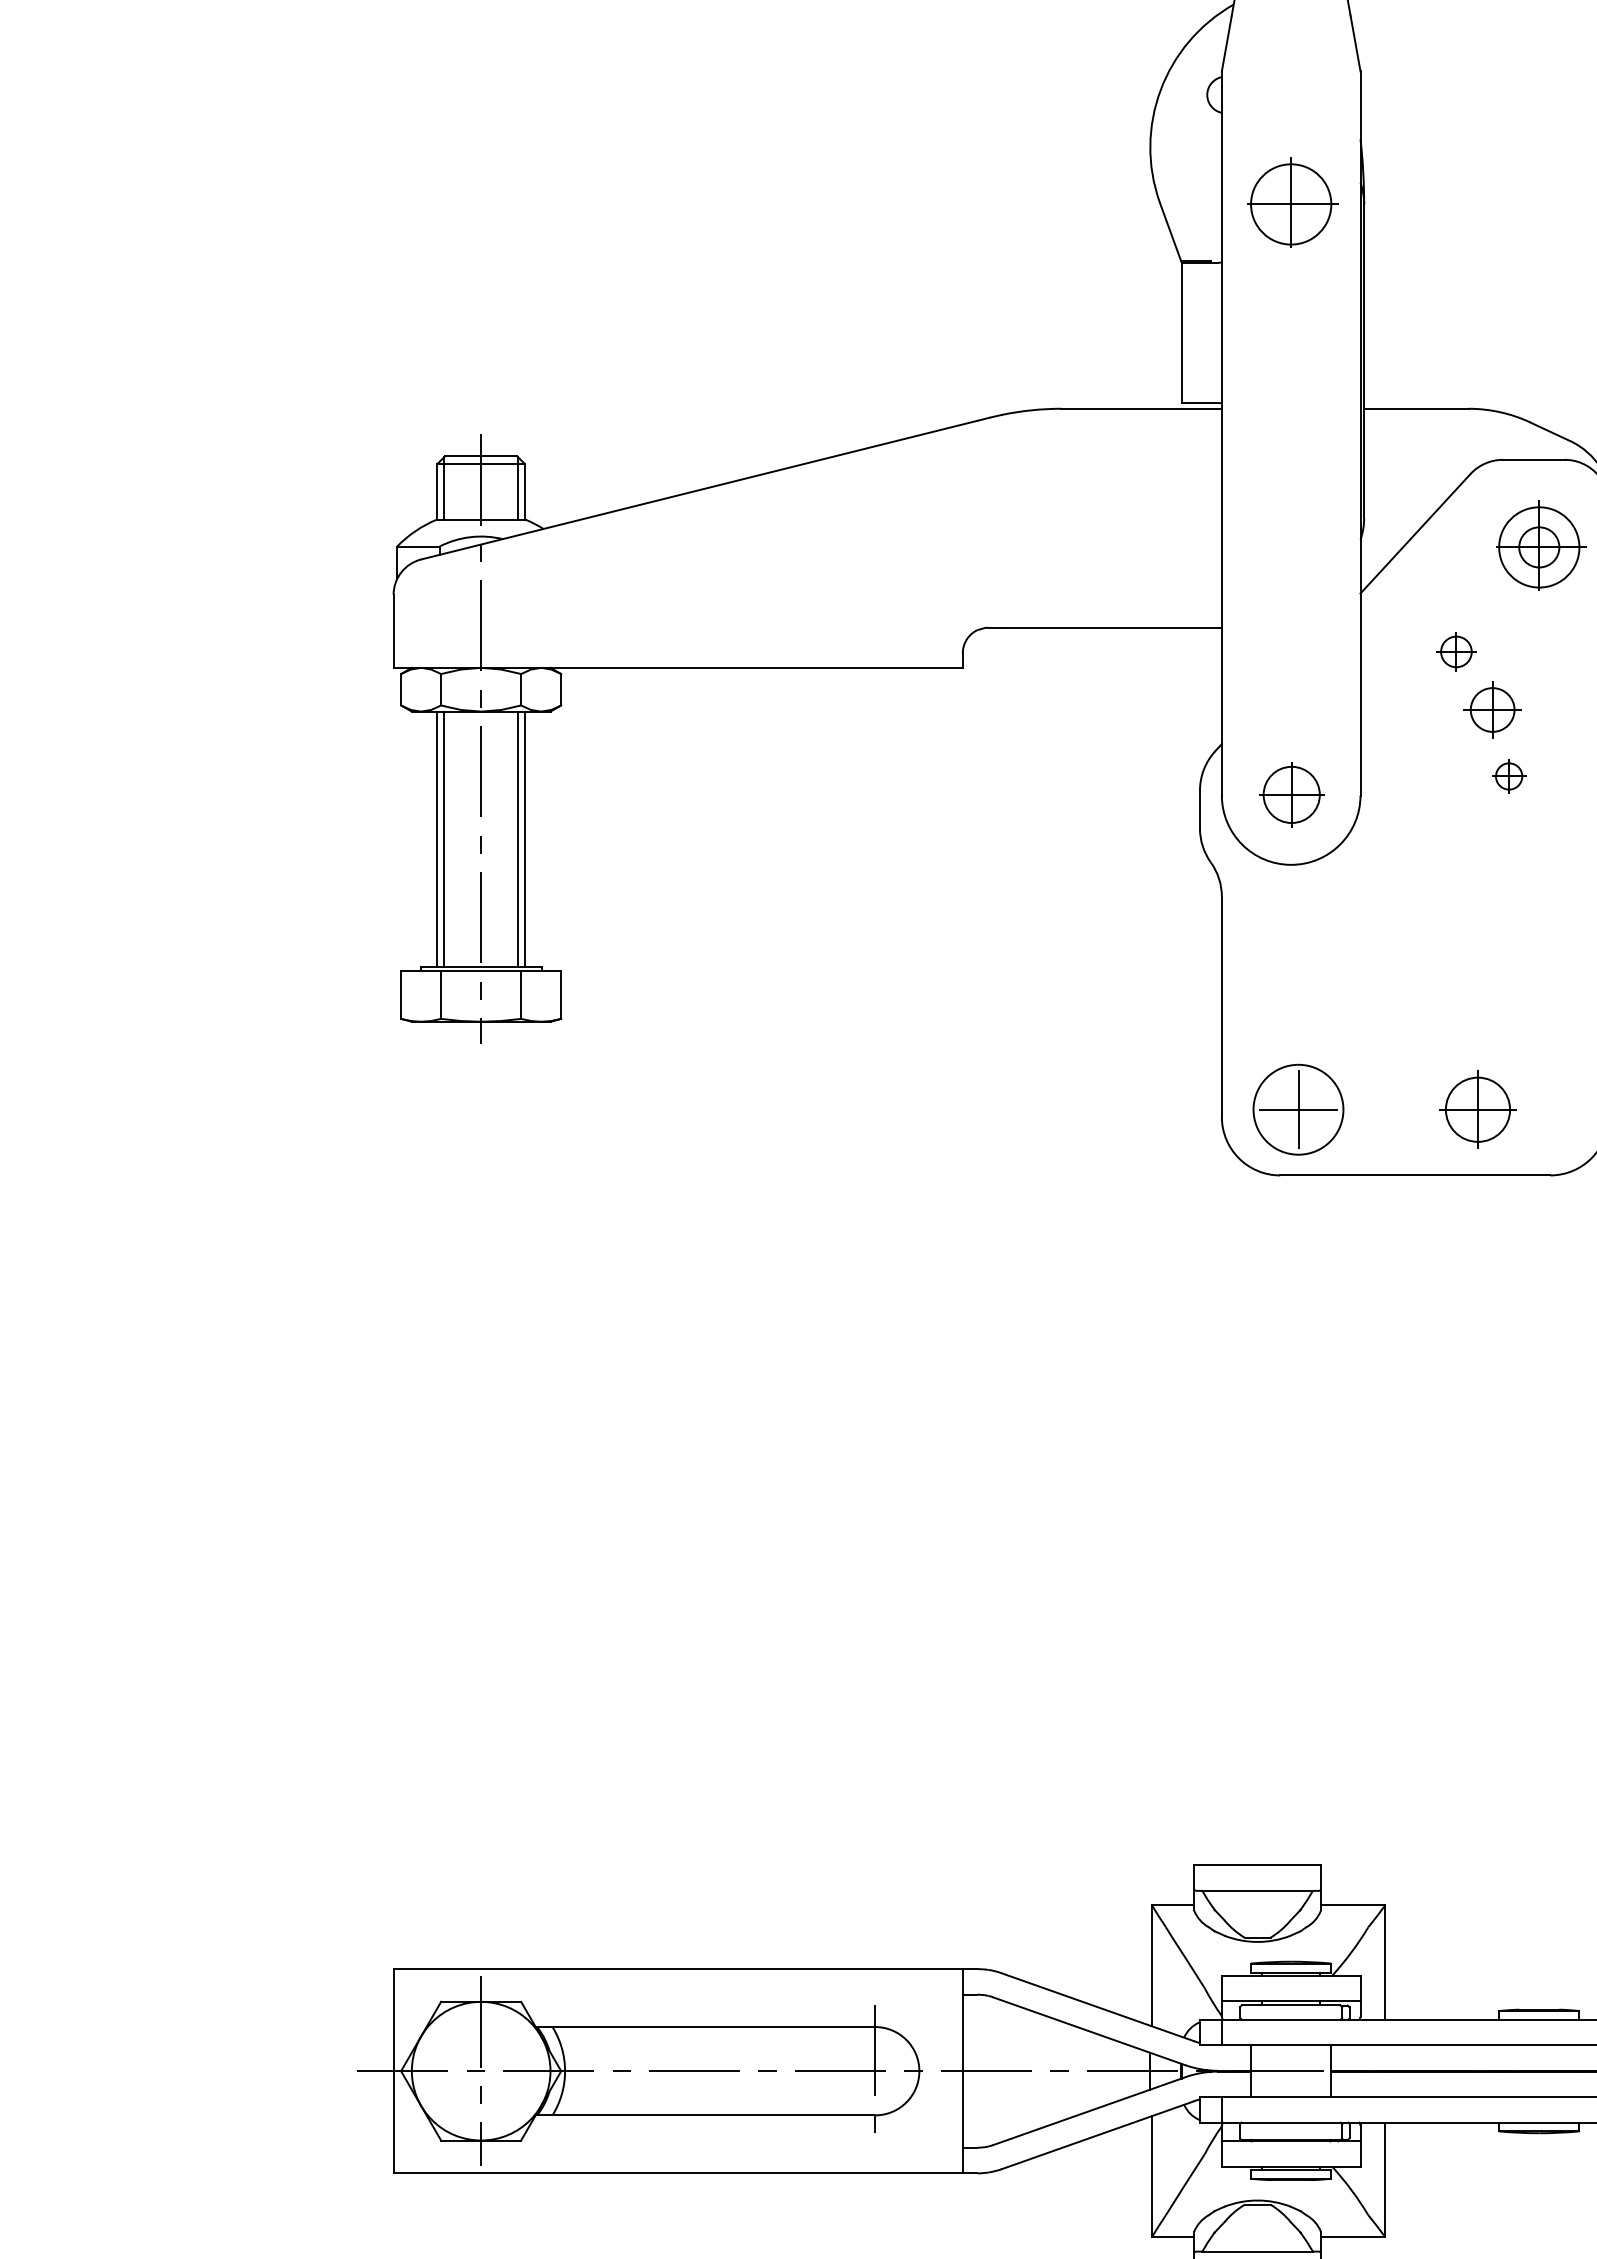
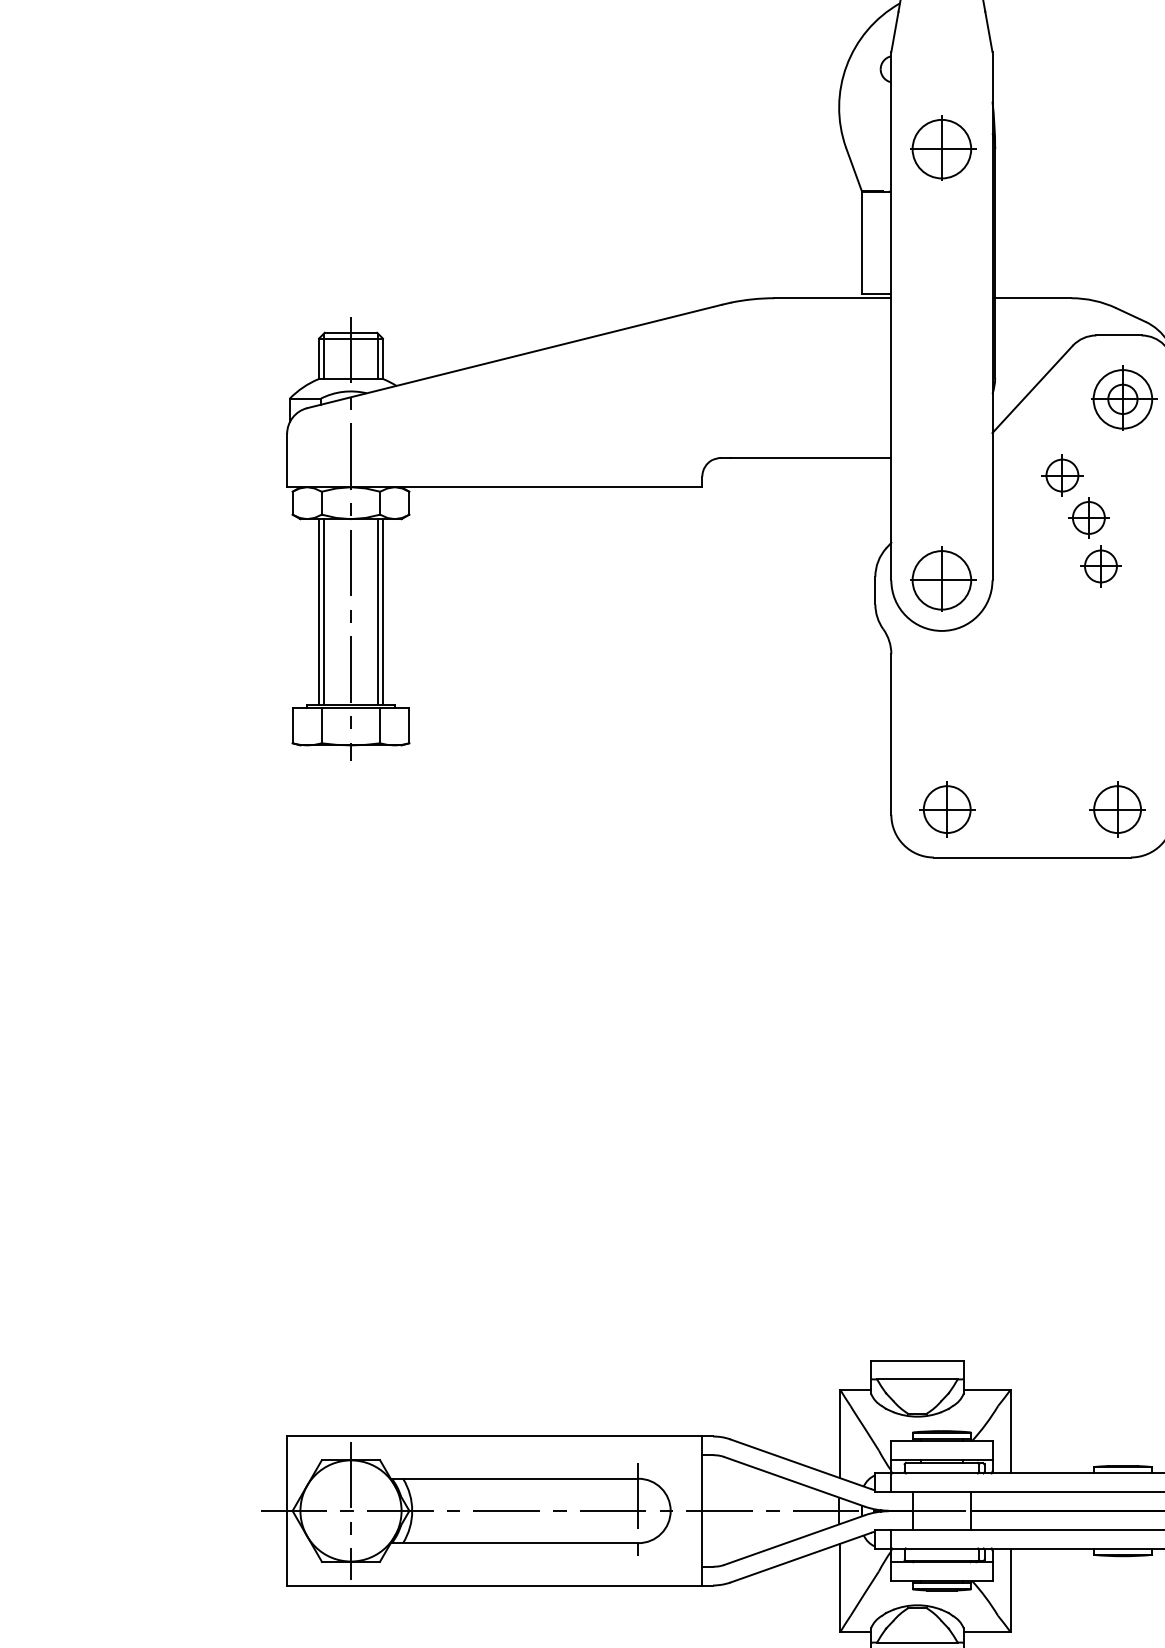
part: (1456, 651) -> (1062, 475), size x1.43
part: (1508, 776) -> (1100, 566), size x1.67
part: (1292, 793) -> (942, 578), size x1.43
circle: (1298, 1109) -> (947, 809), size x0.71
part: (1477, 1109) -> (1117, 809), moved

